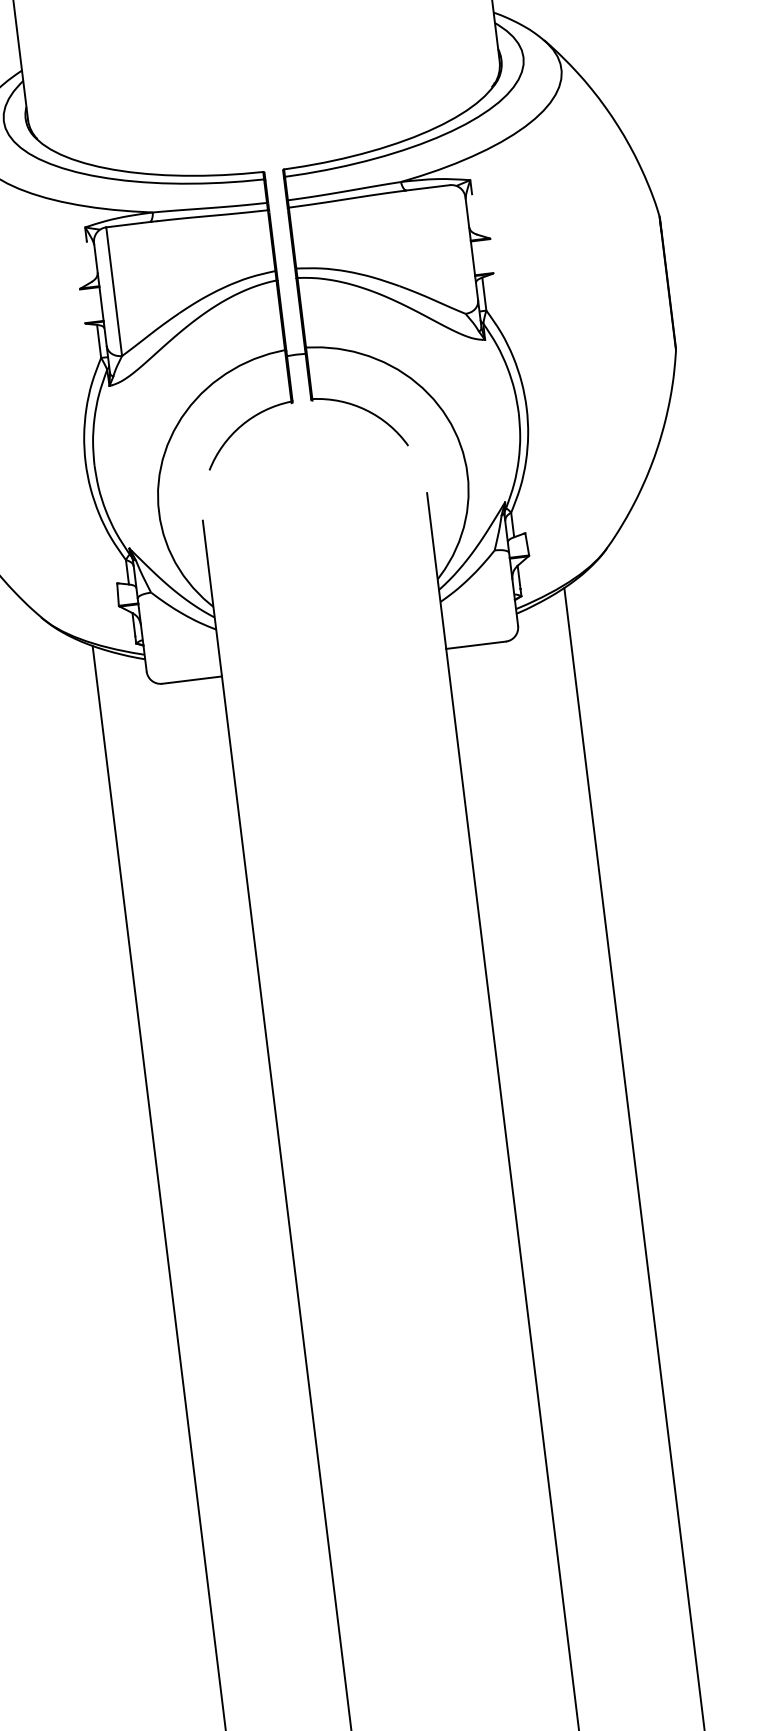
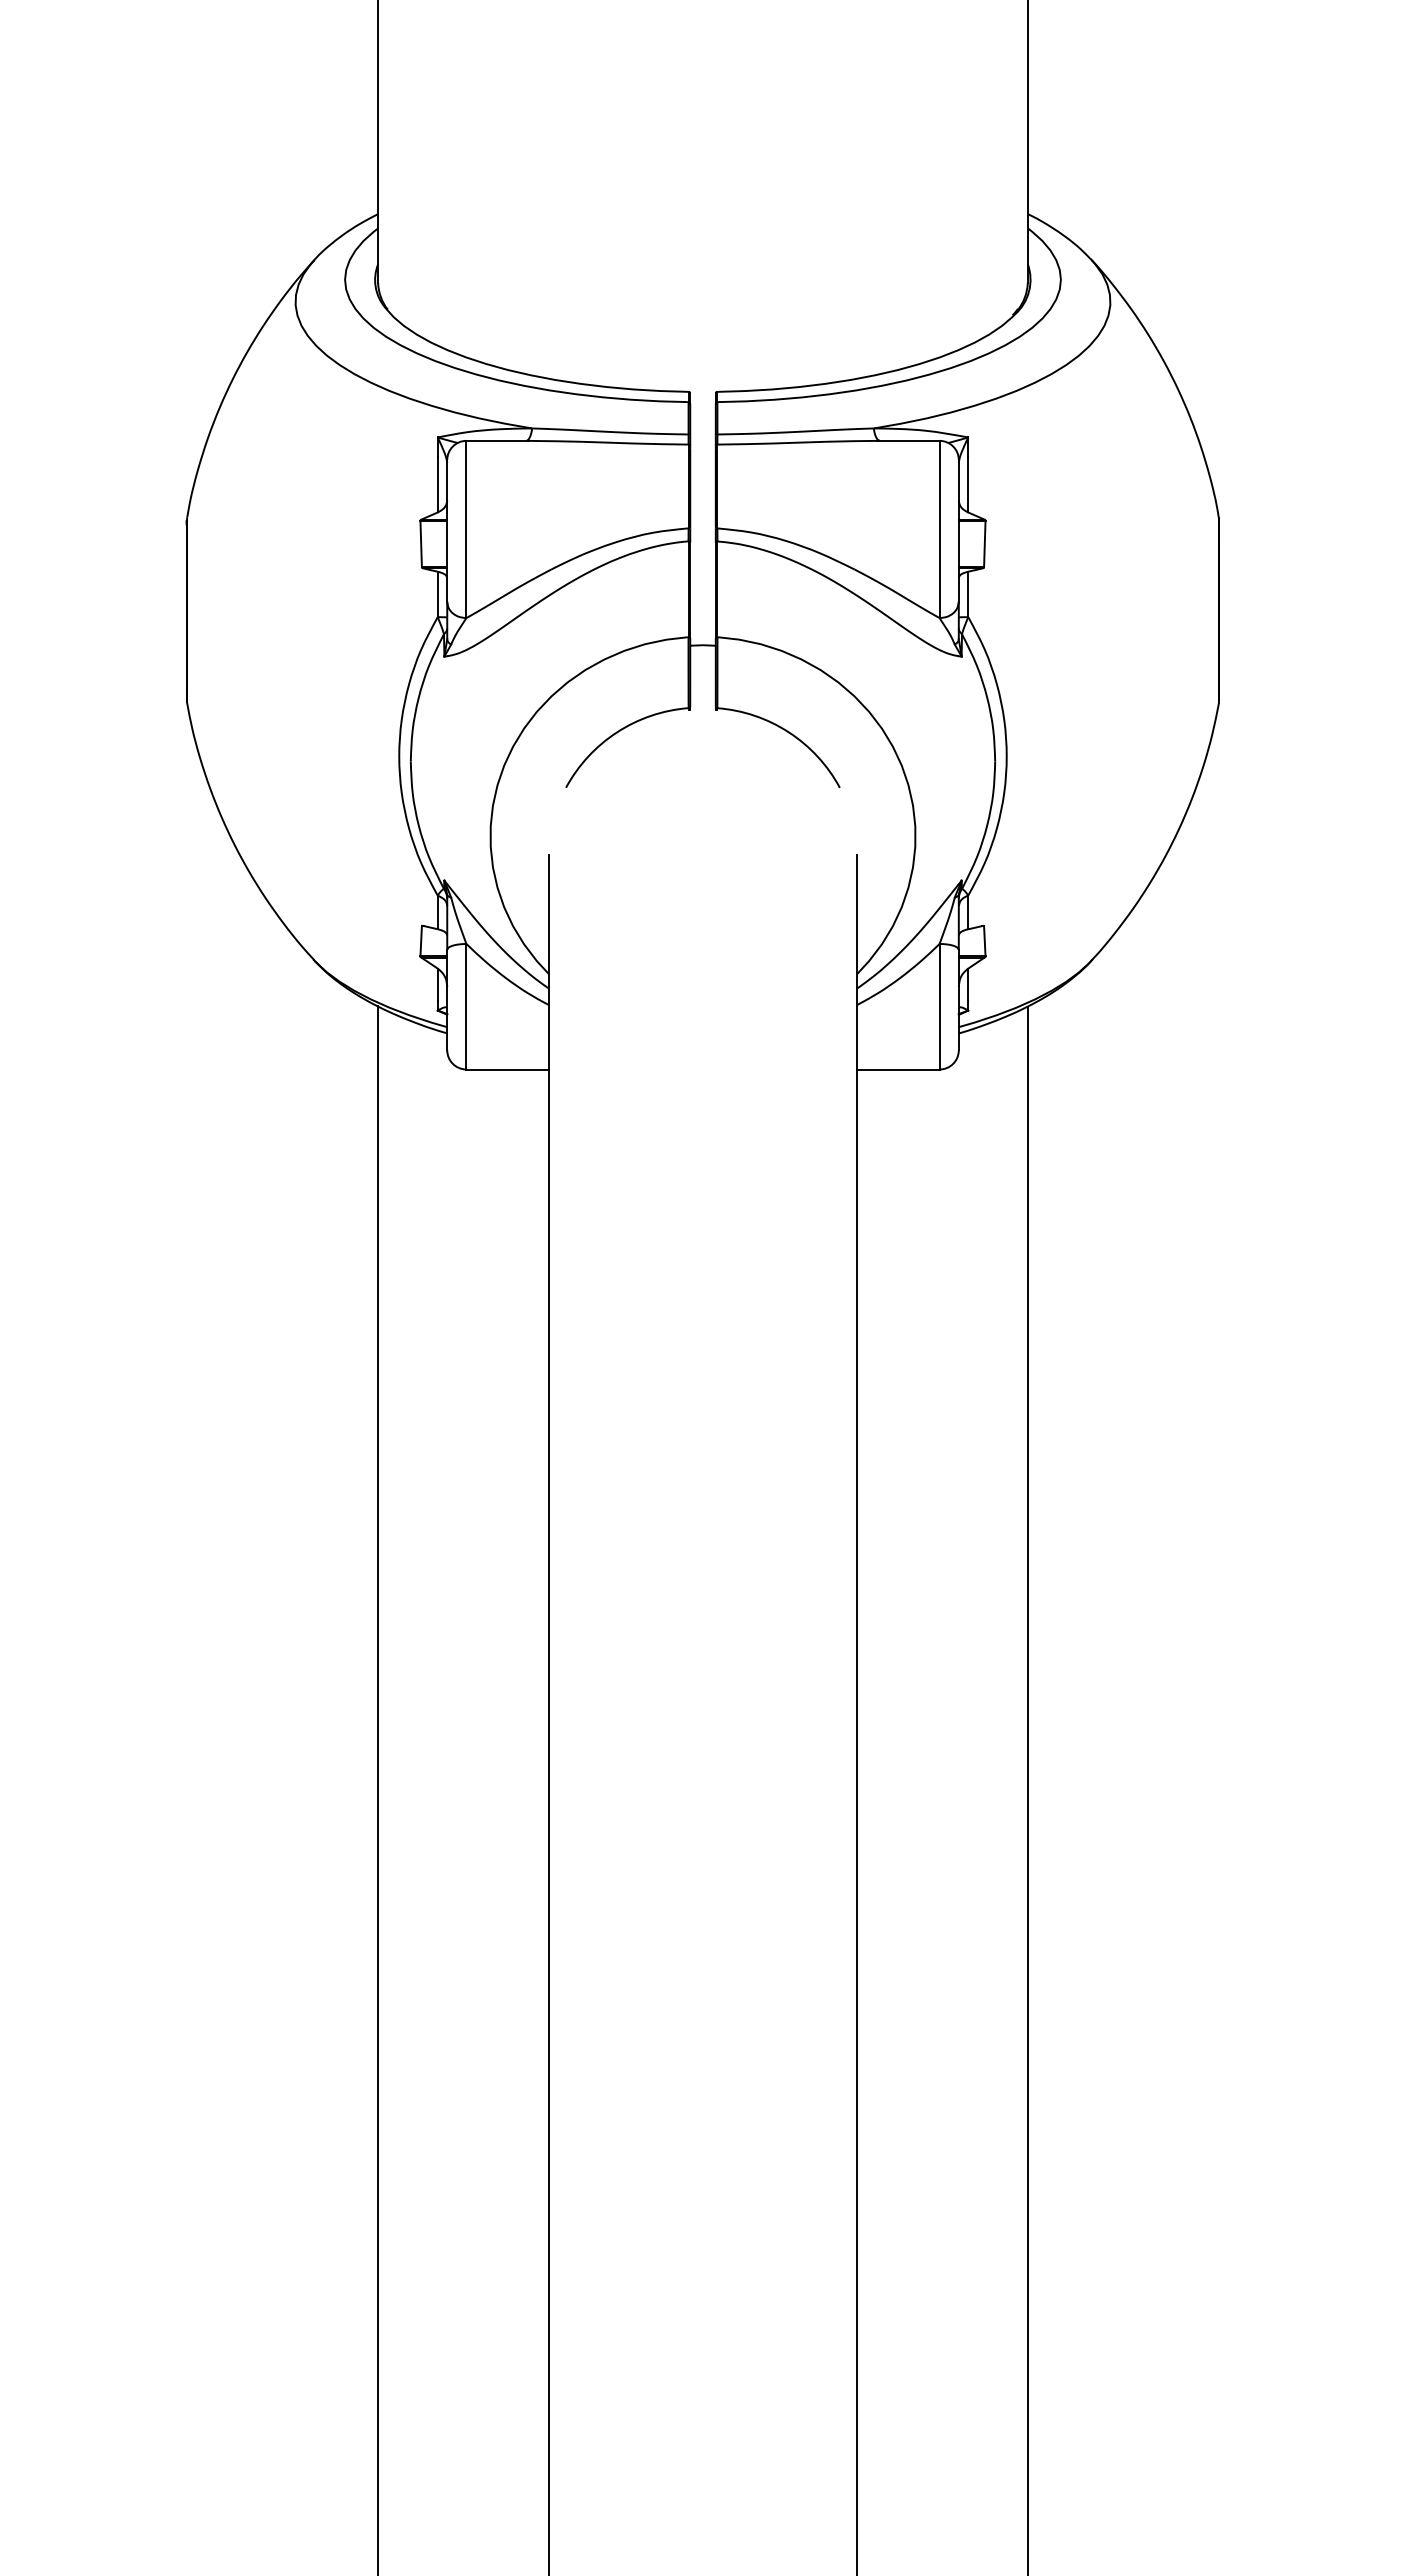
line: (474, 214) -> (968, 484), added
line: (457, 249) -> (939, 529), added
line: (491, 255) -> (984, 543), added
line: (89, 261) -> (437, 484), added
line: (82, 305) -> (420, 543), added
line: (500, 595) -> (939, 1006), added
line: (156, 638) -> (466, 1006), added

